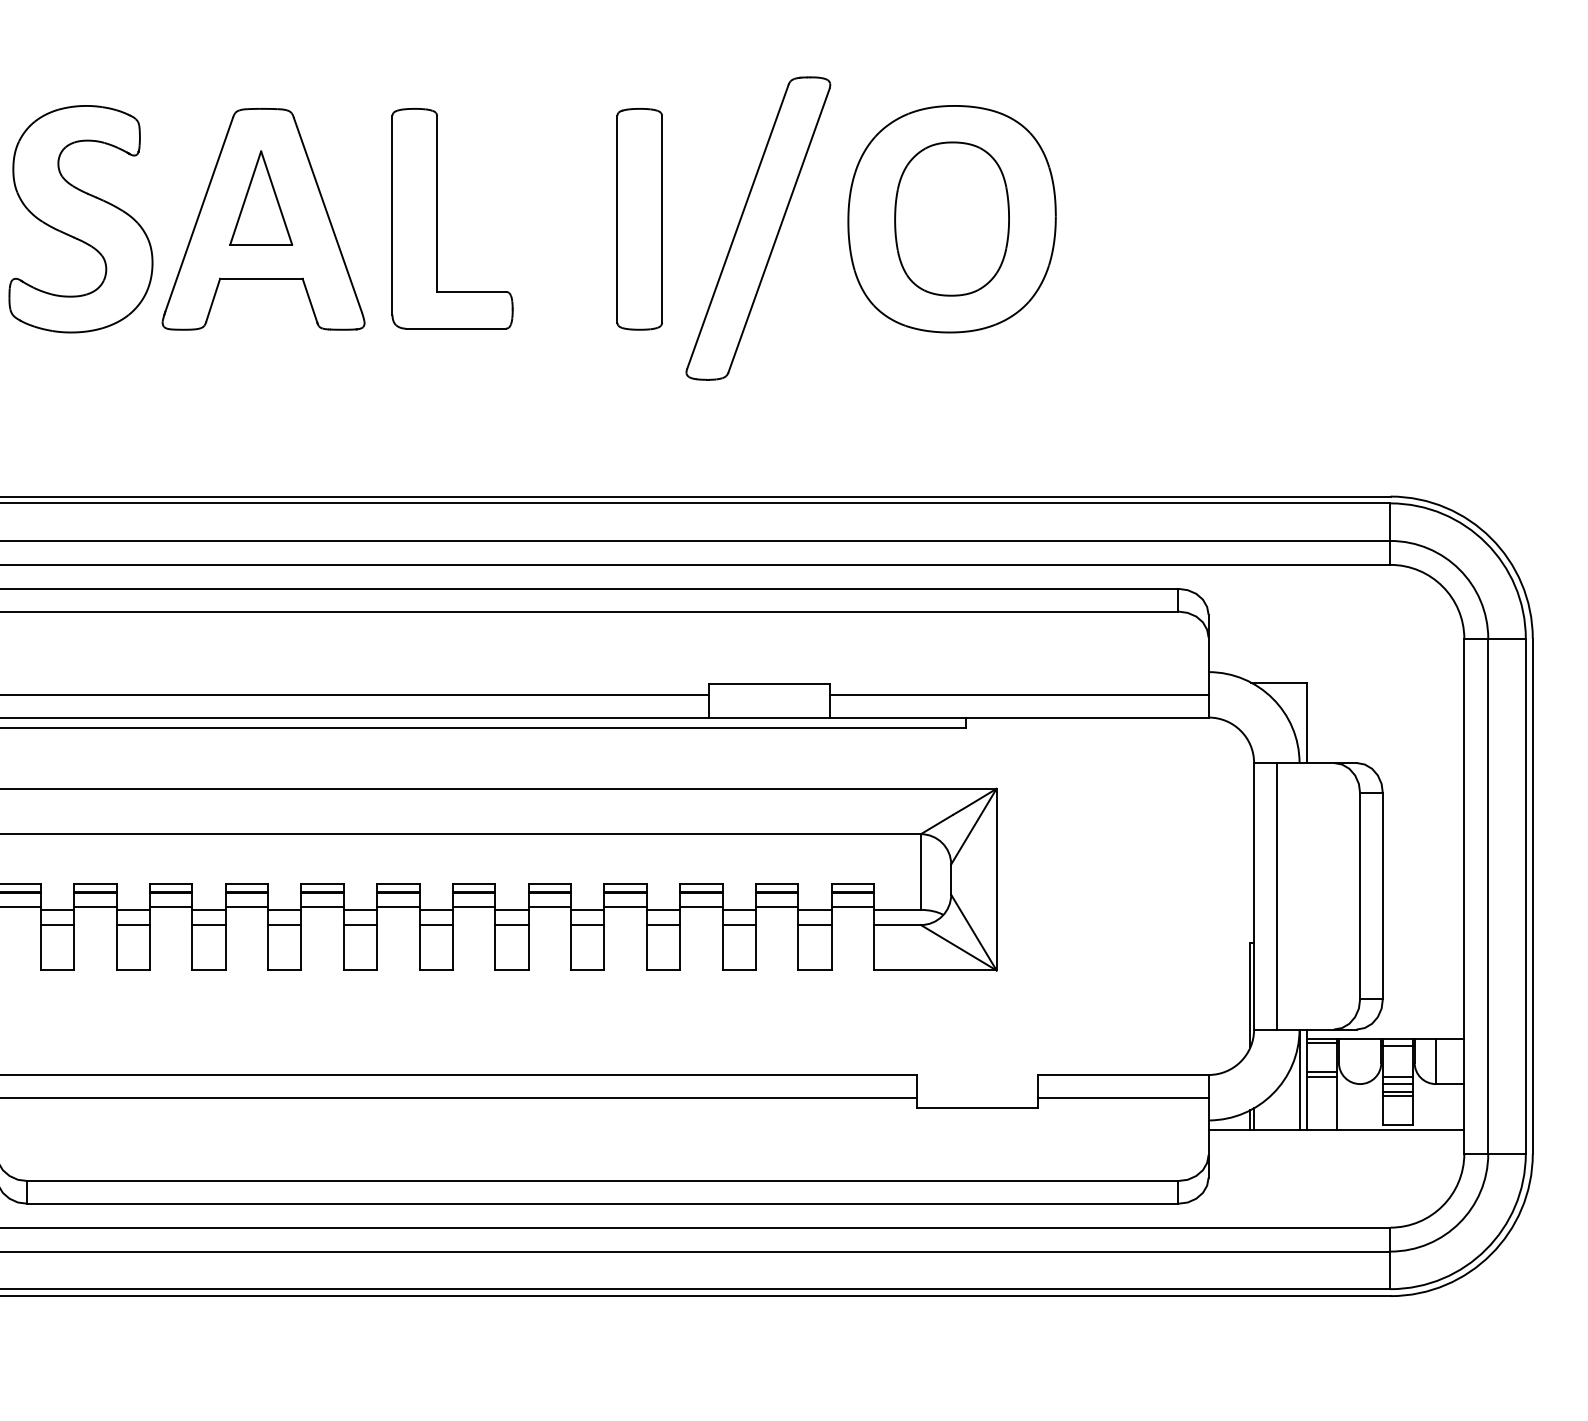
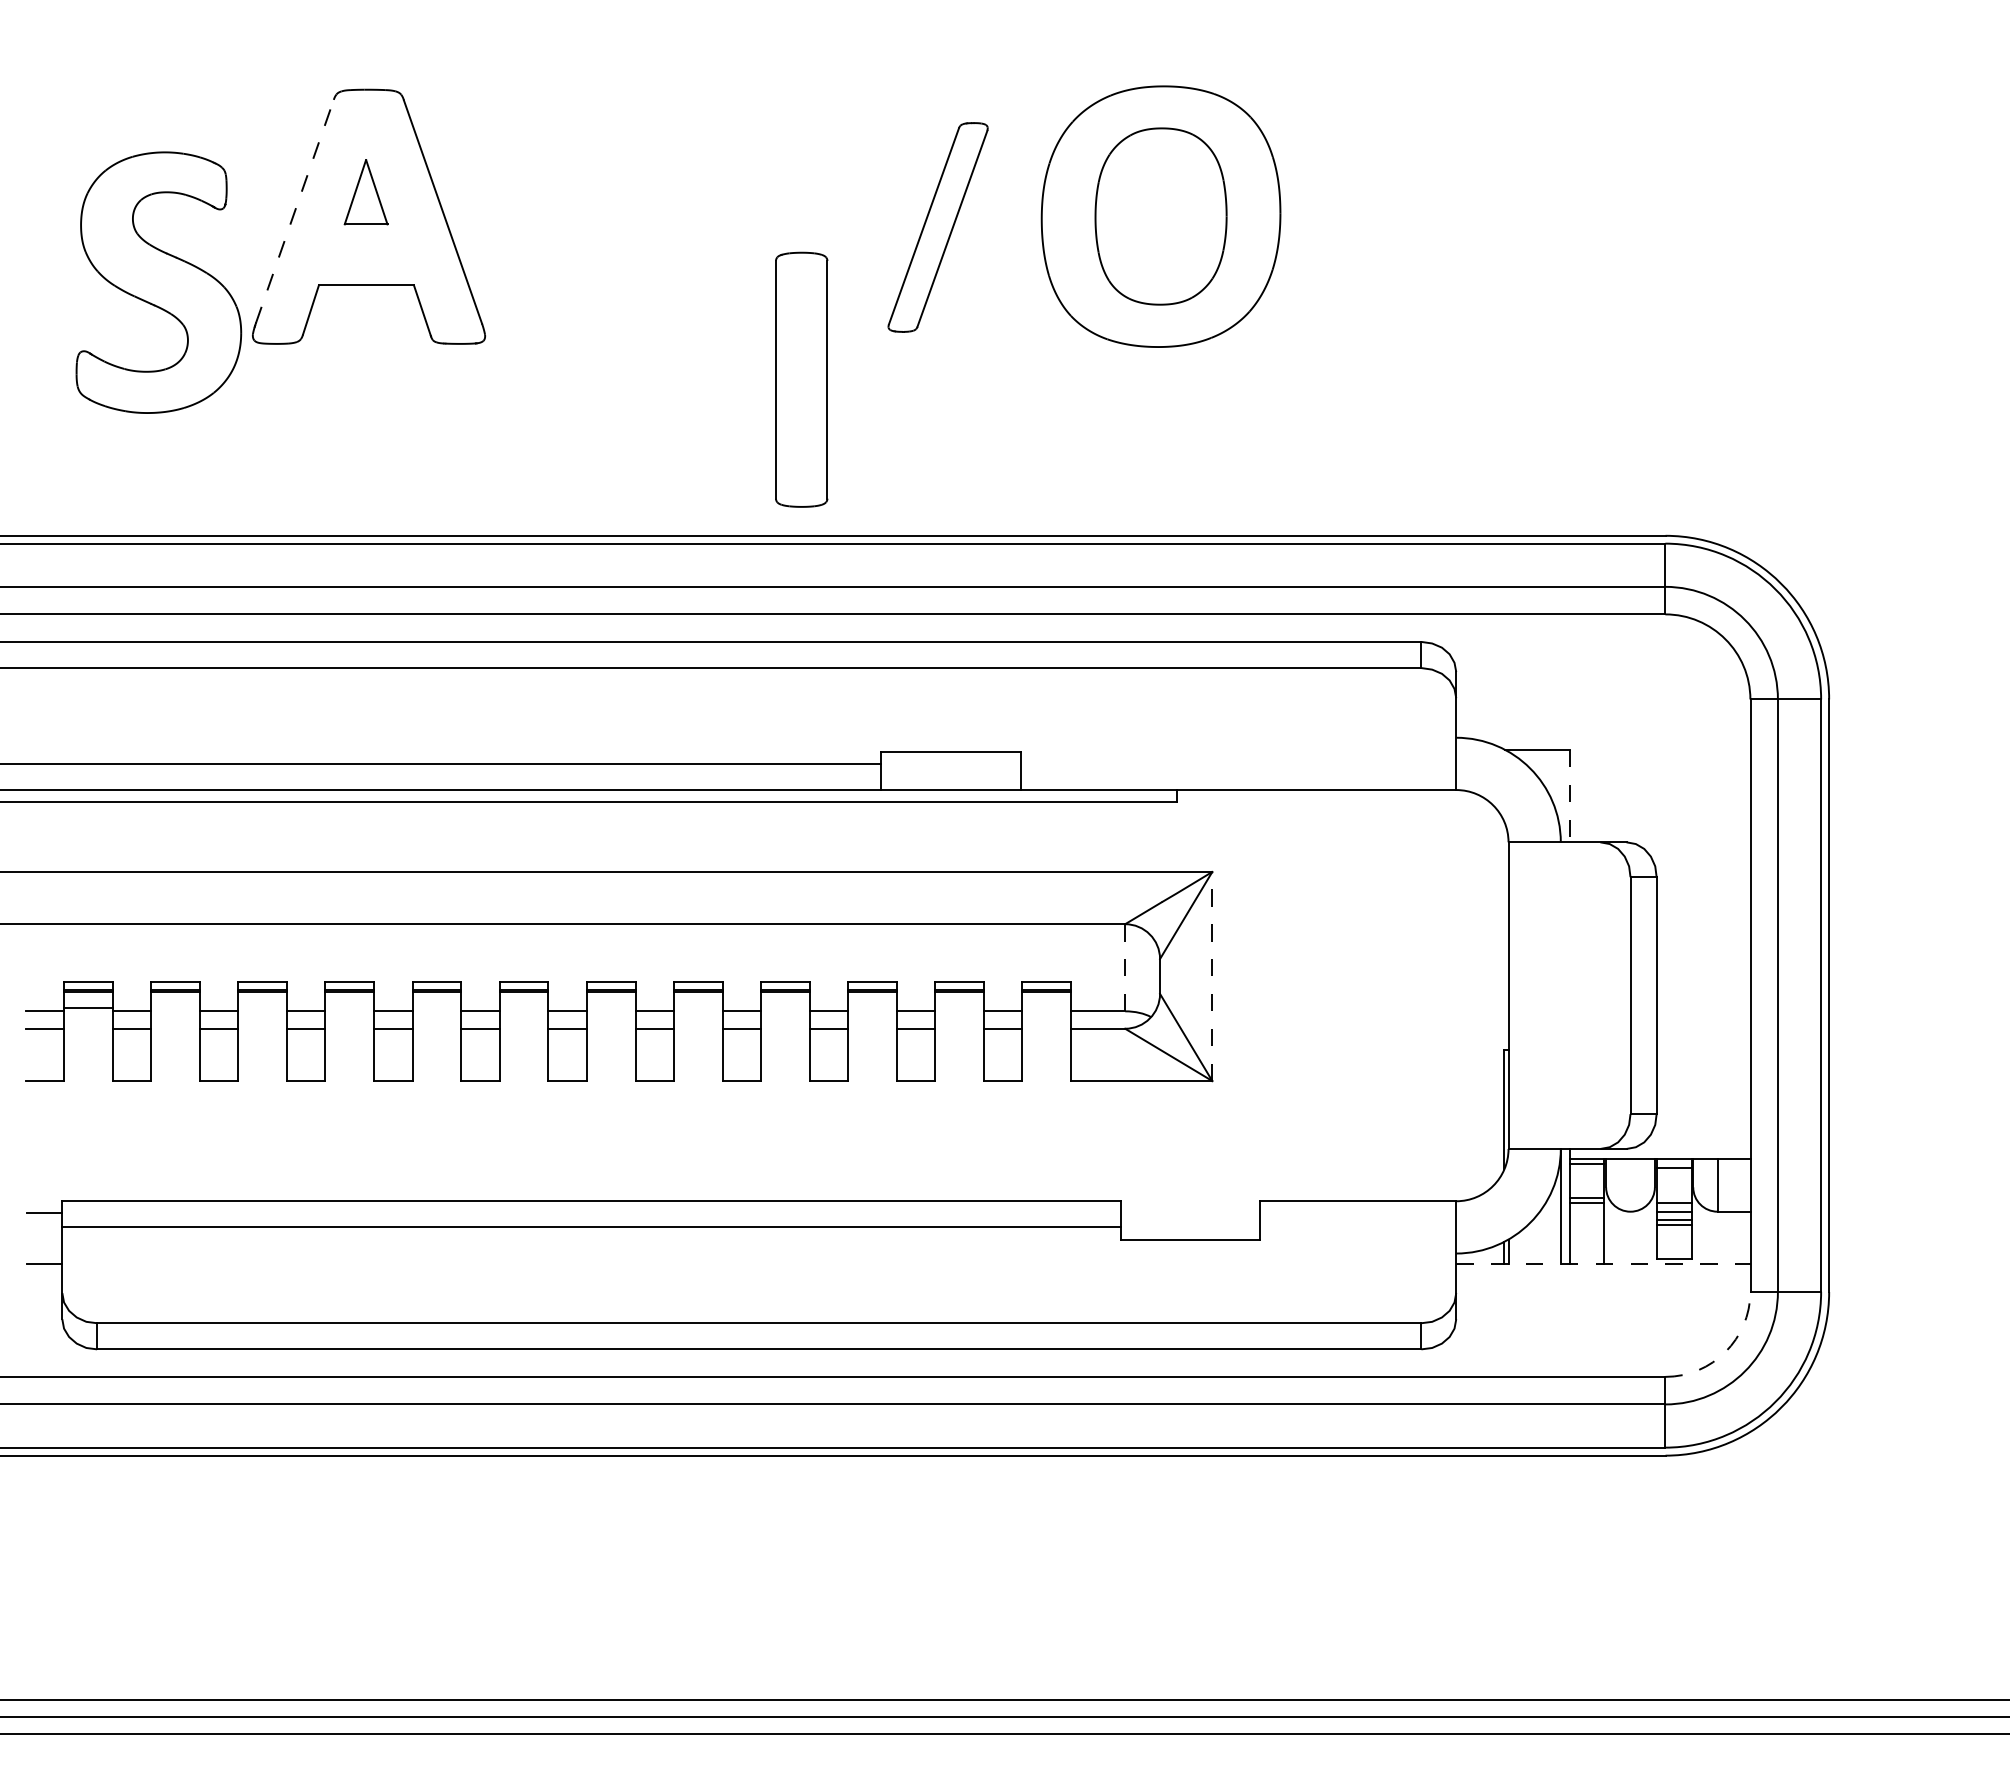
part: (260, 197) -> (365, 191), size x0.6
line: (199, 214) -> (295, 211), solid -> dashed
part: (437, 218) -> (569, 215), removed
part: (80, 219) -> (158, 282), moved
part: (639, 219) -> (801, 379), moved
part: (757, 228) -> (937, 227), size x0.6
line: (1019, 694) -> (1238, 763), removed
line: (1307, 723) -> (1569, 796), solid -> dashed
line: (921, 871) -> (1125, 967), solid -> dashed
line: (996, 879) -> (1212, 976), solid -> dashed
line: (1276, 896) -> (1534, 995), removed
line: (95, 906) -> (175, 1007), removed
line: (171, 906) -> (262, 1007), removed
line: (246, 906) -> (349, 1007), removed
line: (322, 906) -> (436, 1007), removed
line: (397, 906) -> (523, 1007), removed
line: (473, 906) -> (610, 1007), removed
line: (549, 906) -> (697, 1007), removed
line: (625, 906) -> (785, 1007), removed
line: (701, 906) -> (872, 1007), removed
line: (776, 906) -> (959, 1007), removed
line: (852, 906) -> (1046, 1007), removed
line: (1123, 1097) -> (1358, 1227), removed
line: (1336, 1129) -> (1603, 1263), solid -> dashed
arc: (1442, 1205) -> (1725, 1351), solid -> dashed

